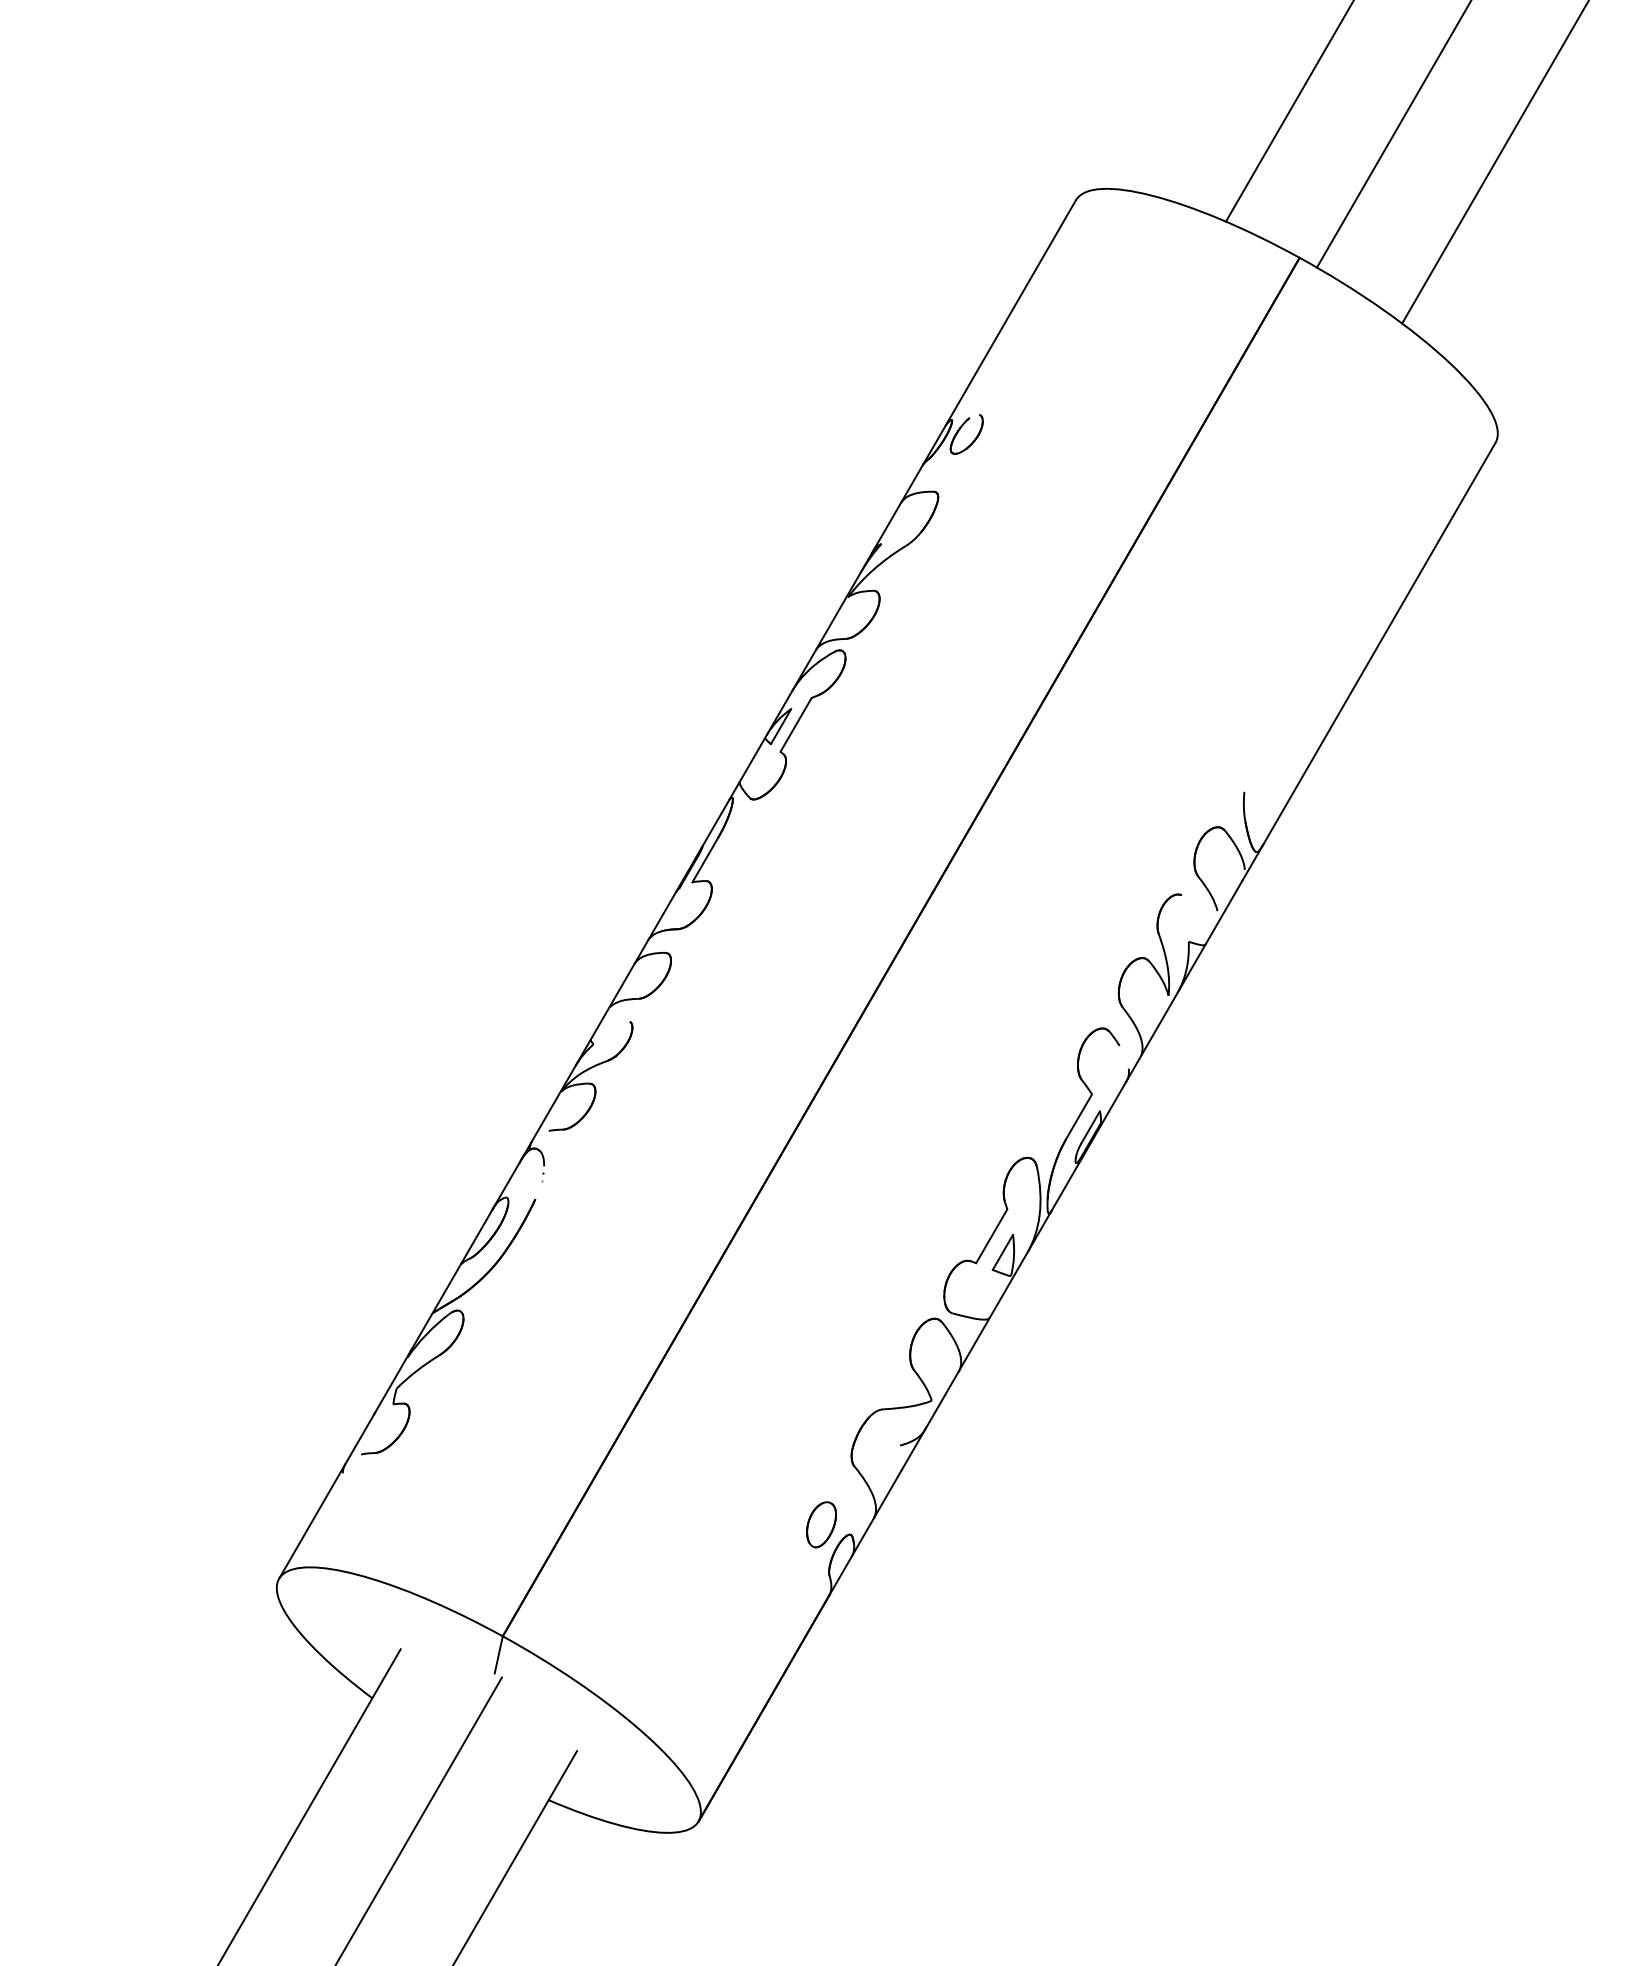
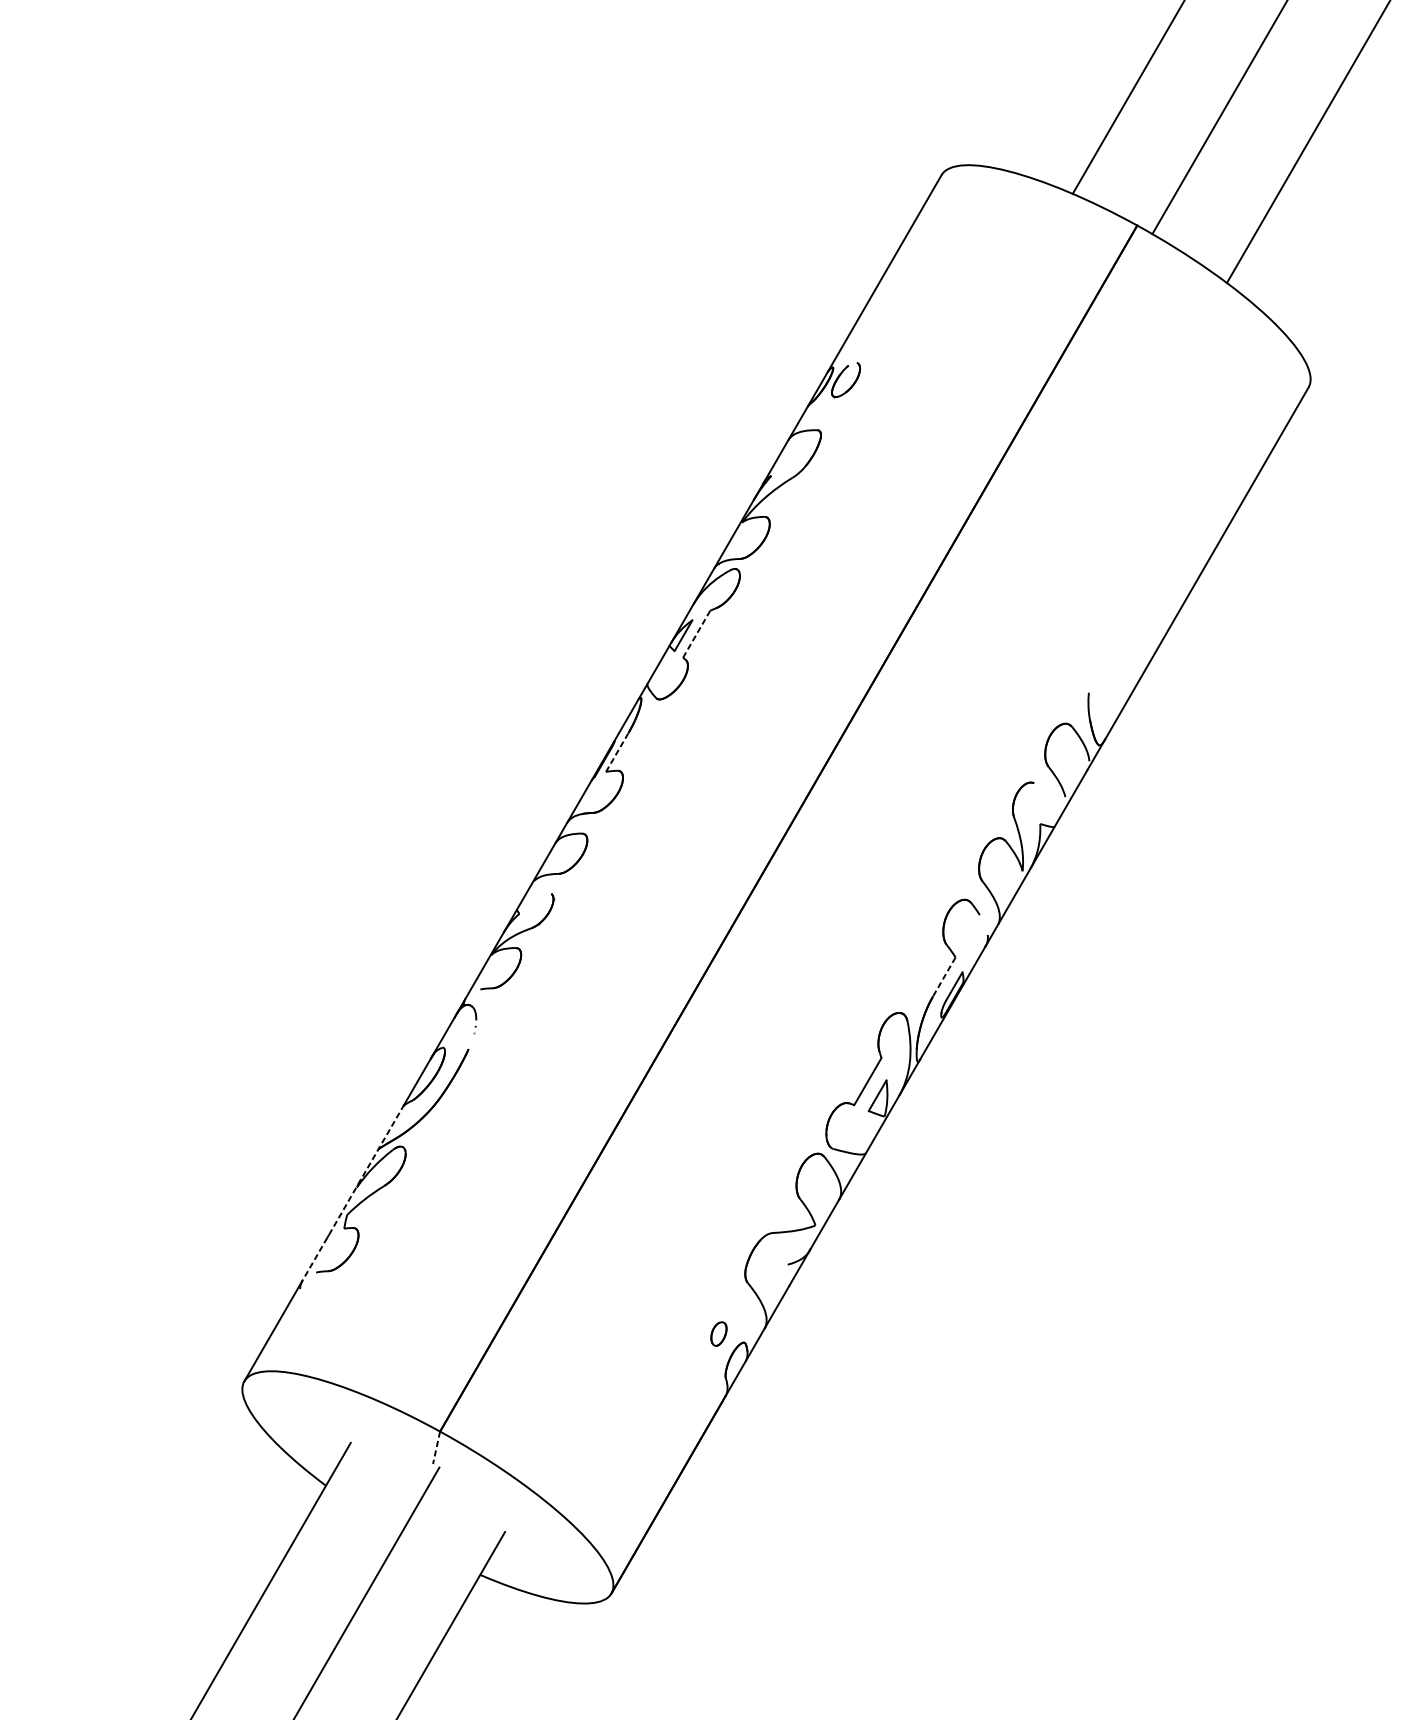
line: (796, 724) -> (697, 633), solid -> dashed
line: (705, 860) -> (617, 752), solid -> dashed
line: (1079, 1116) -> (944, 976), solid -> dashed
line: (403, 1363) -> (353, 1192), solid -> dashed
part: (821, 1524) -> (718, 1333), size x0.6
line: (498, 1654) -> (436, 1447), solid -> dashed

